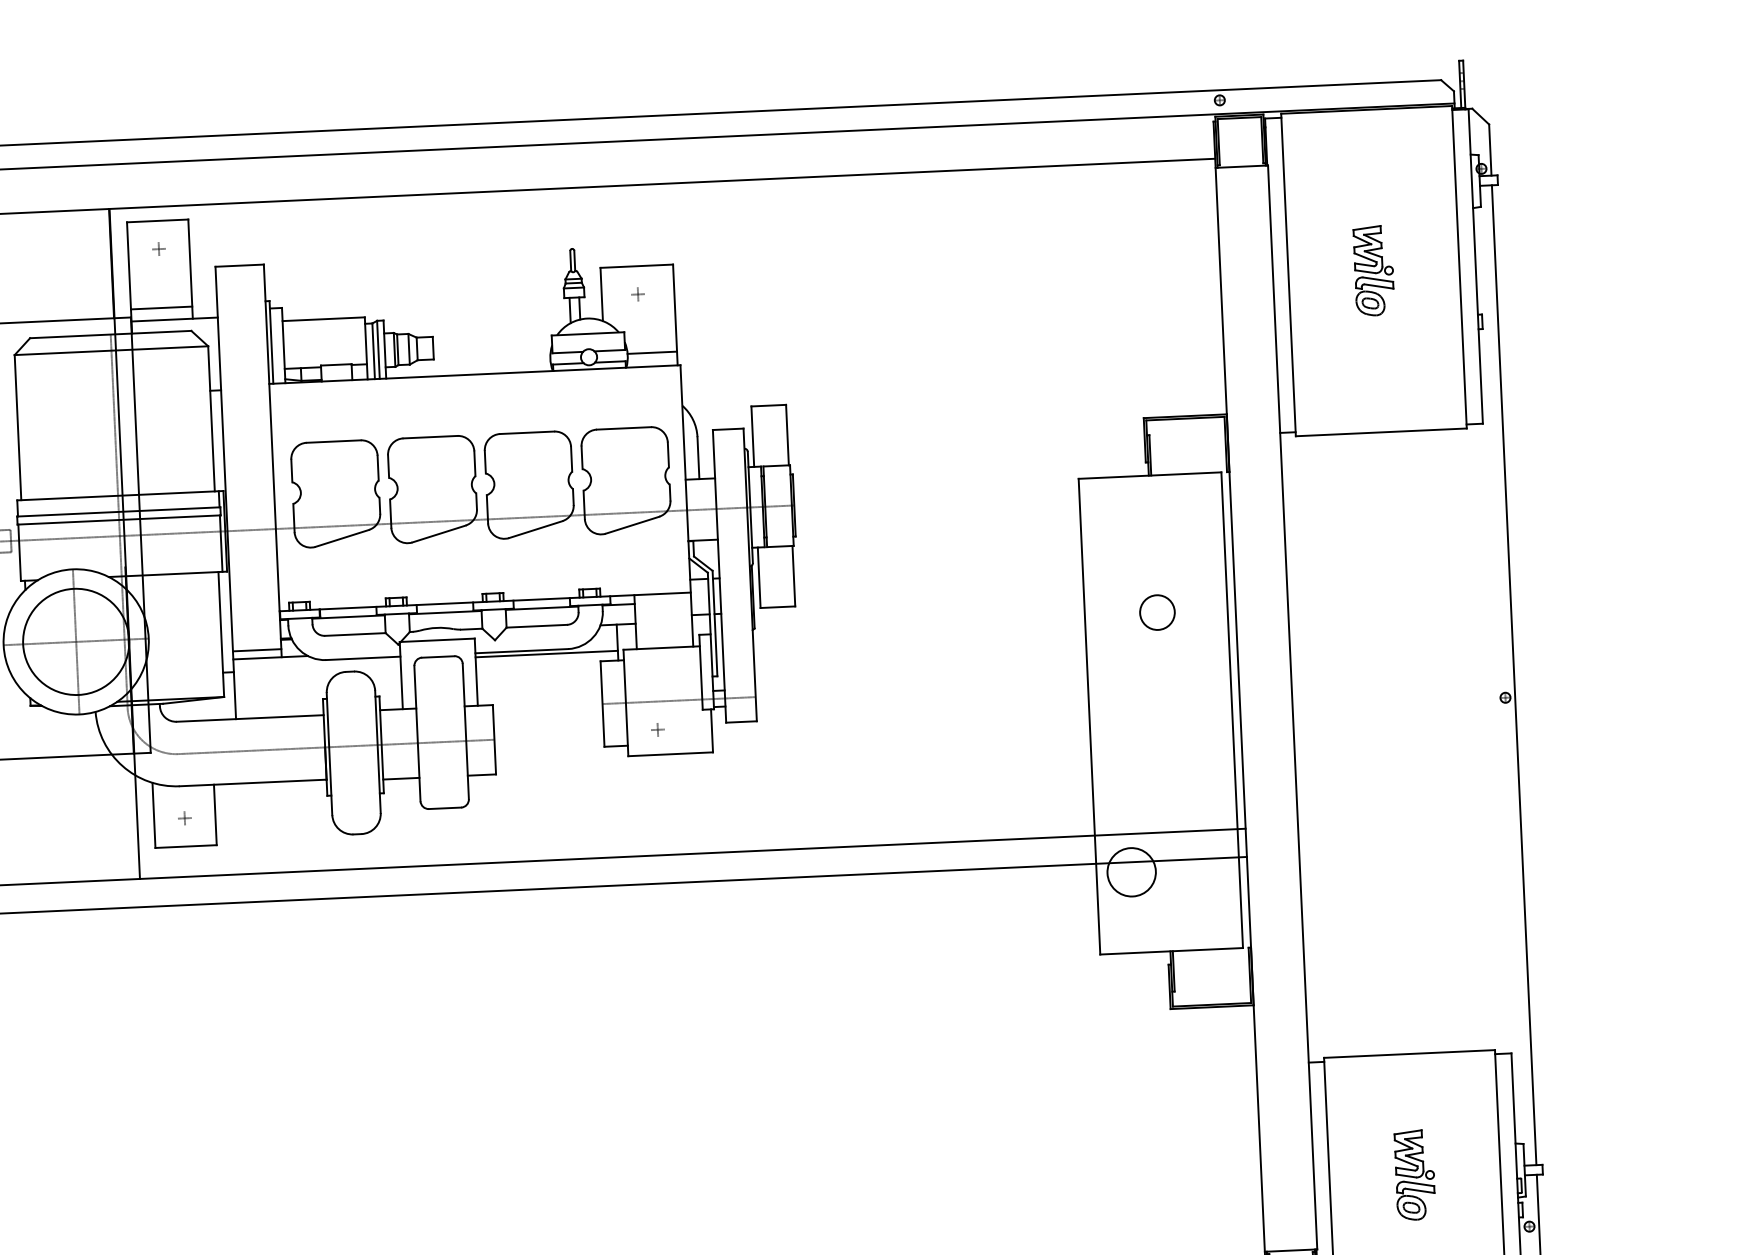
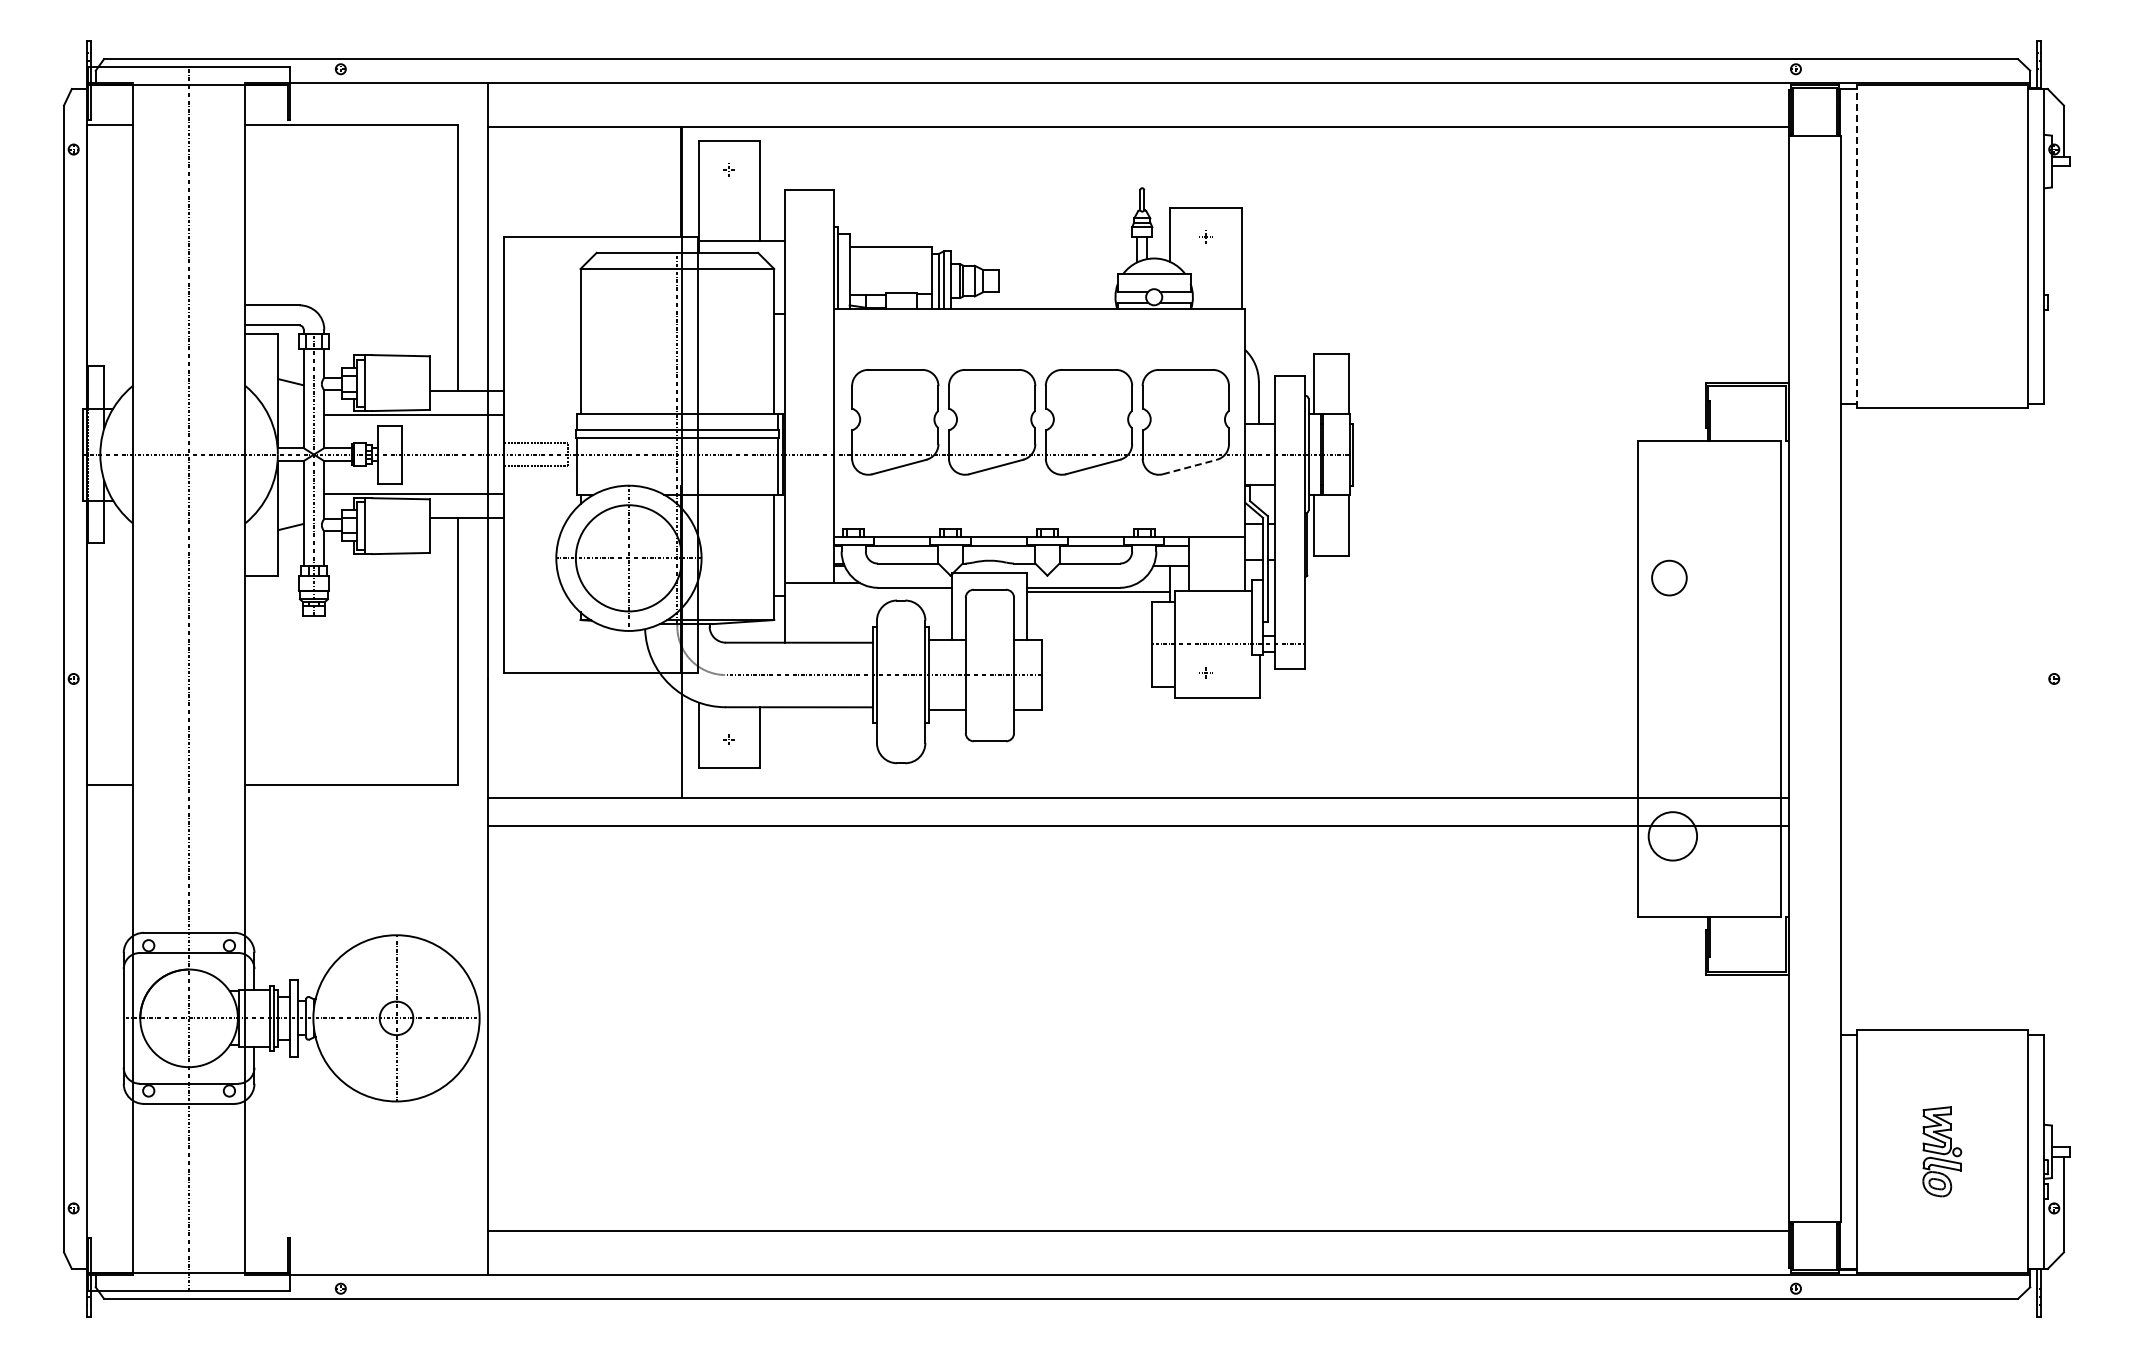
part: (1374, 270) -> (1942, 246), removed
line: (1288, 274) -> (1856, 246), solid -> dashed
line: (161, 307) -> (729, 228), removed
line: (652, 352) -> (1217, 295), removed
line: (633, 525) -> (1190, 467), solid -> dashed
circle: (1157, 611) -> (1669, 577), moved
line: (257, 649) -> (809, 574), removed
line: (1513, 674) -> (2063, 656), removed

